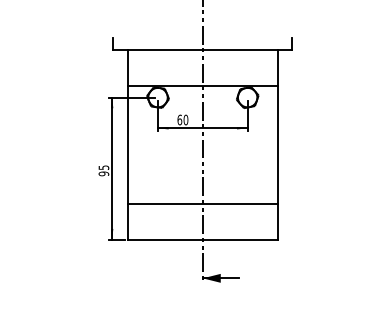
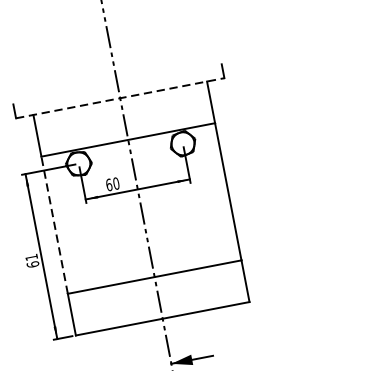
line: (202, 49) -> (119, 97), solid -> dashed
line: (128, 144) -> (55, 224), solid -> dashed
text: (103, 170) -> (31, 260), 95 -> 61

